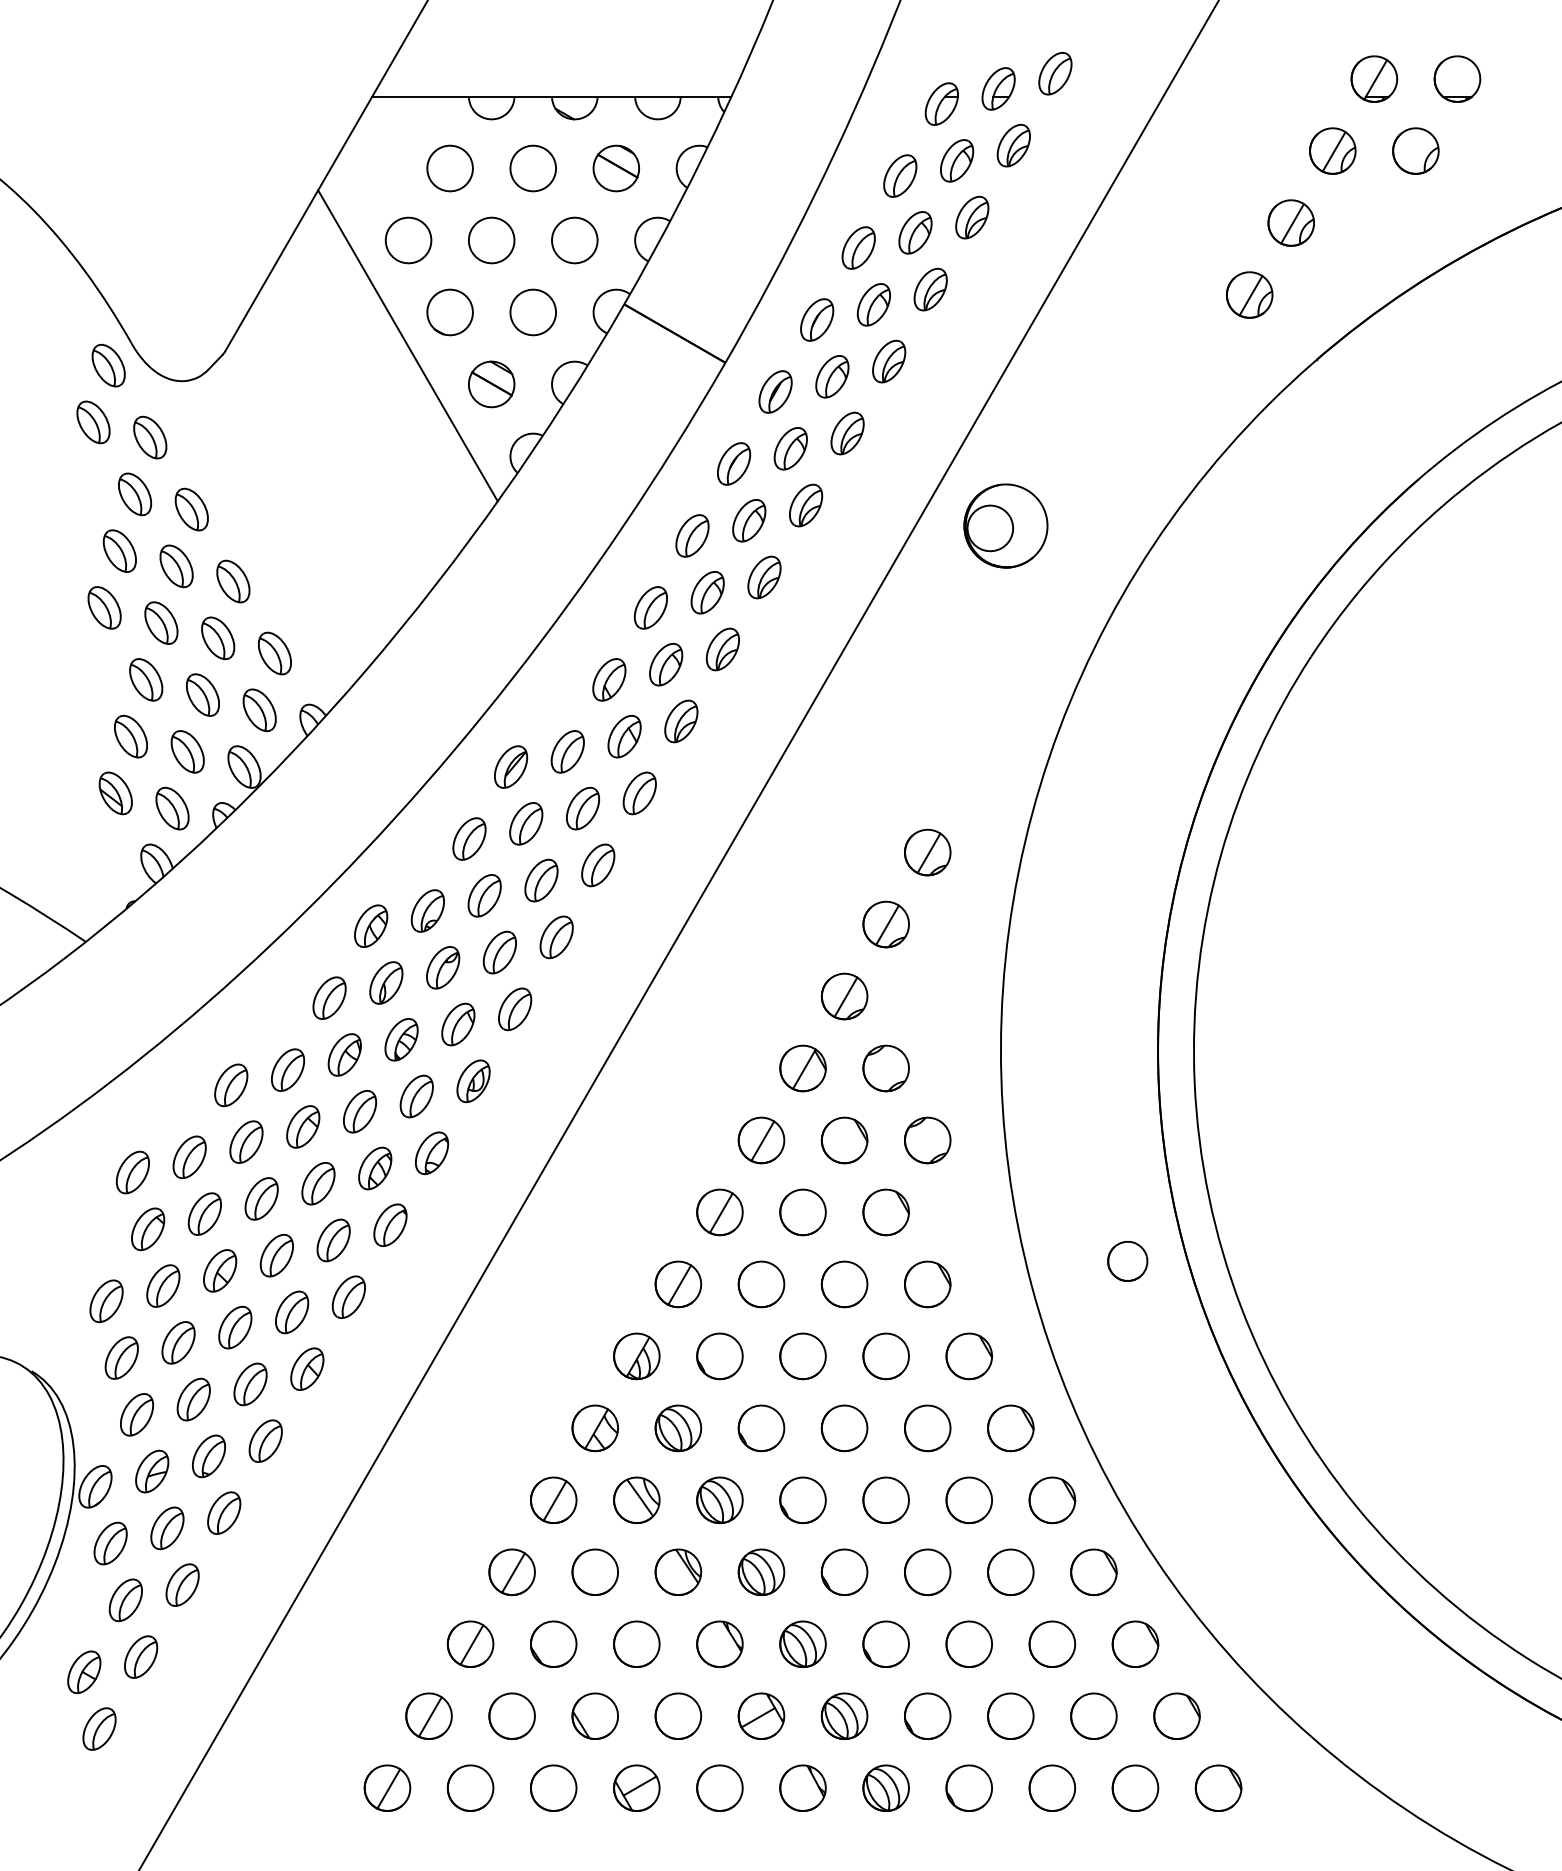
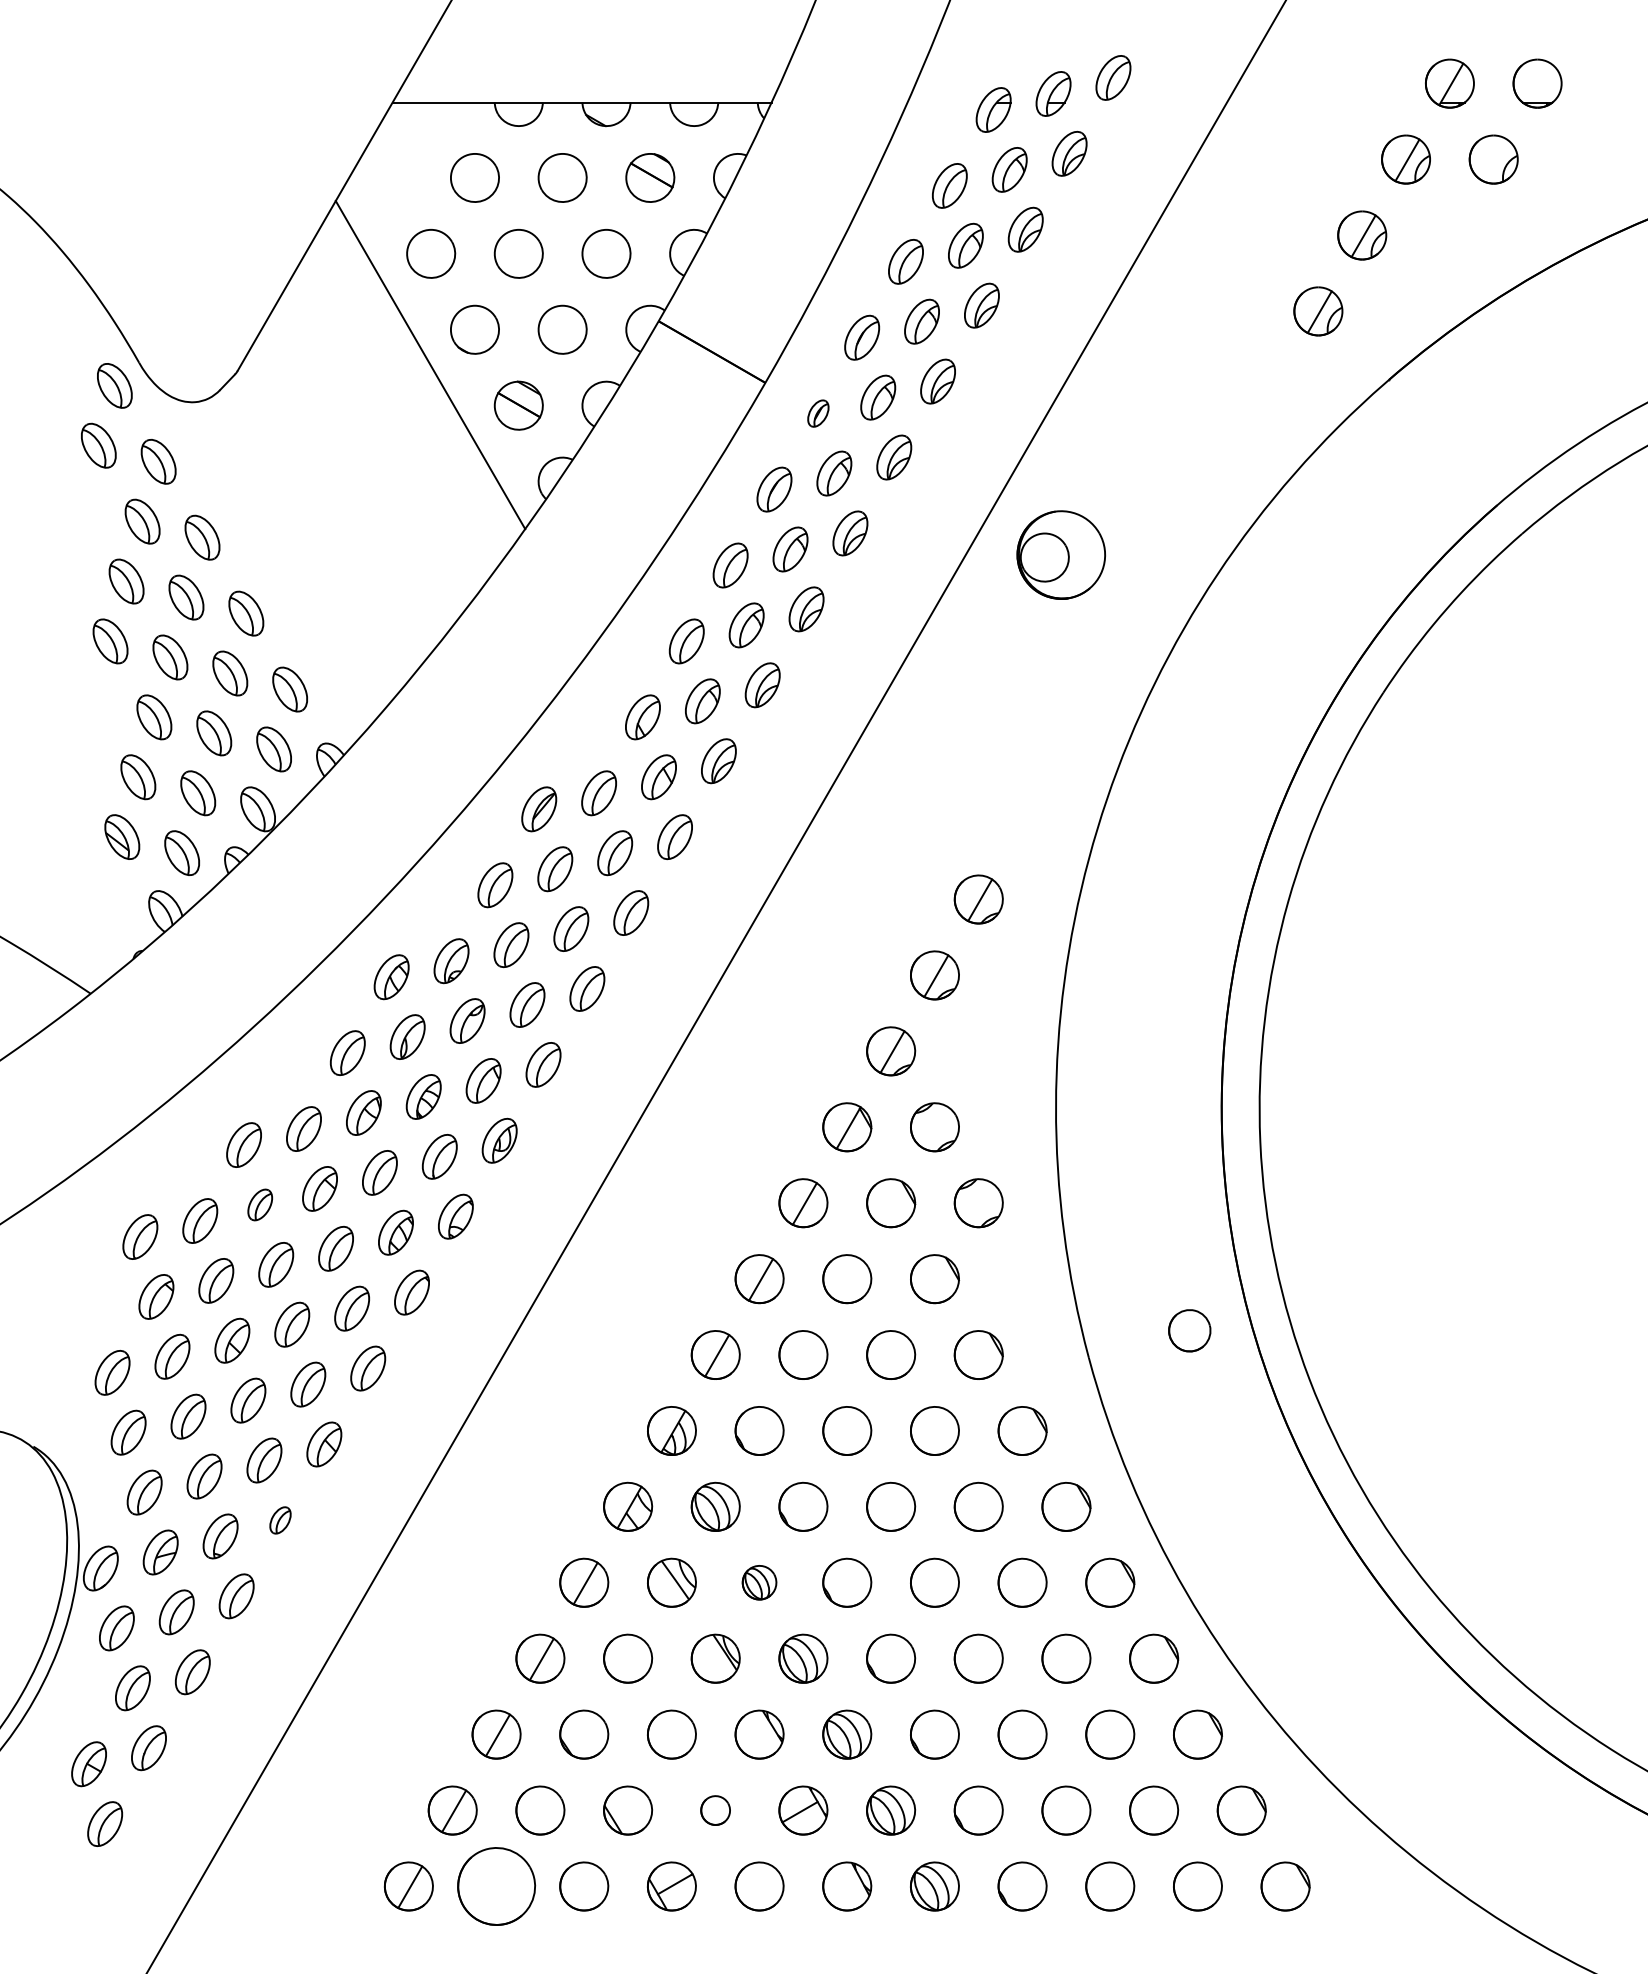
part: (775, 391) -> (818, 413), size x0.6
part: (246, 1141) -> (260, 1204), size x0.7
part: (265, 1441) -> (280, 1520), size x0.6
part: (719, 1500) -> (759, 1582), size x0.7
part: (678, 1716) -> (715, 1810), size x0.6
part: (470, 1788) -> (496, 1886), size x1.6

